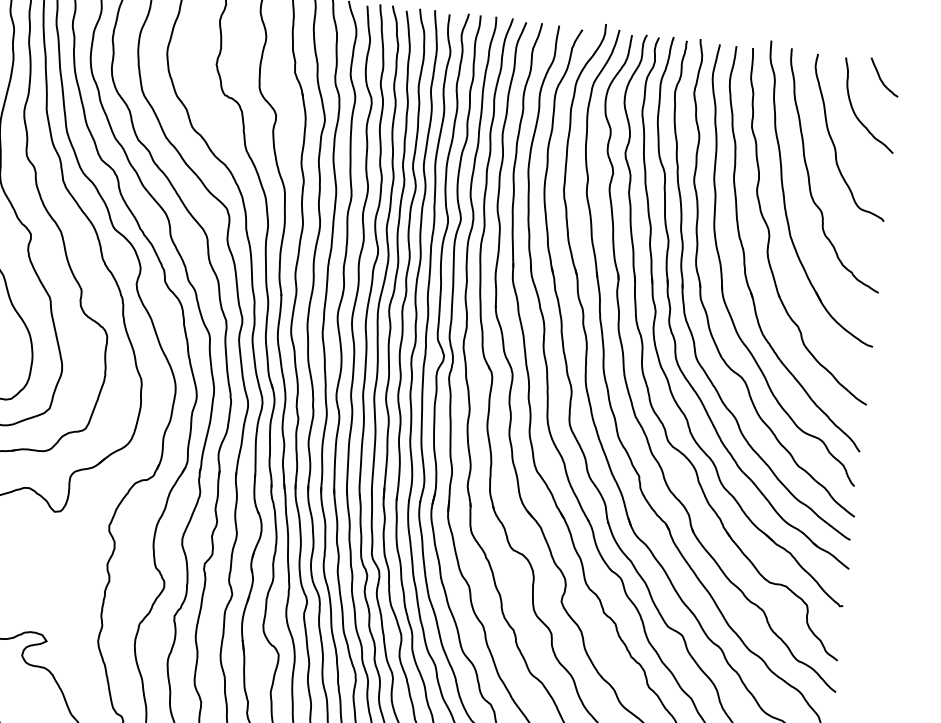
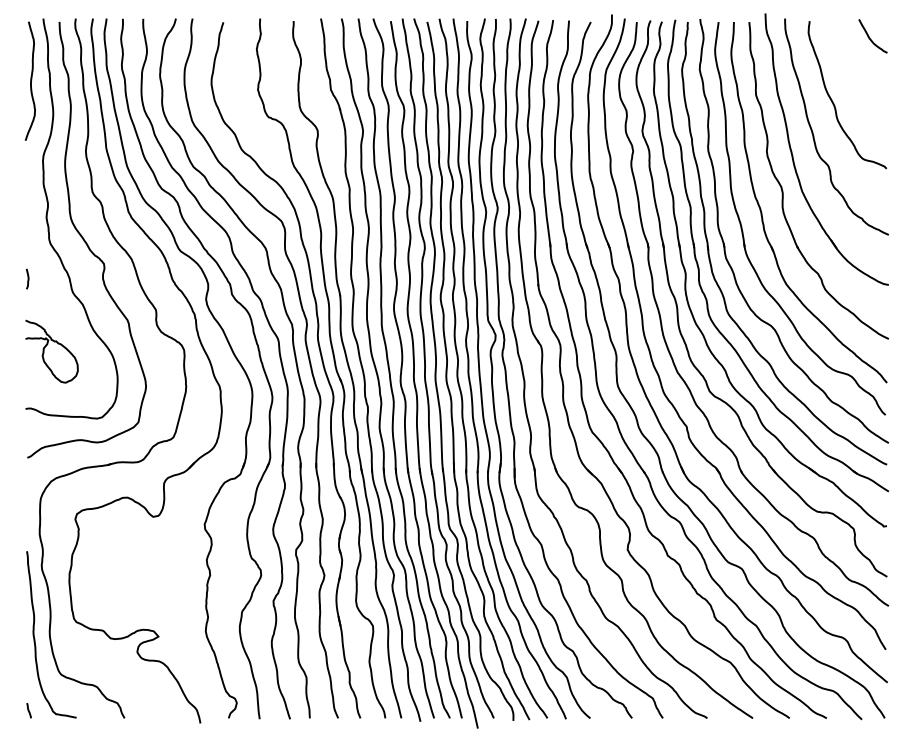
curve: (857, 115) -> (851, 73), removed

